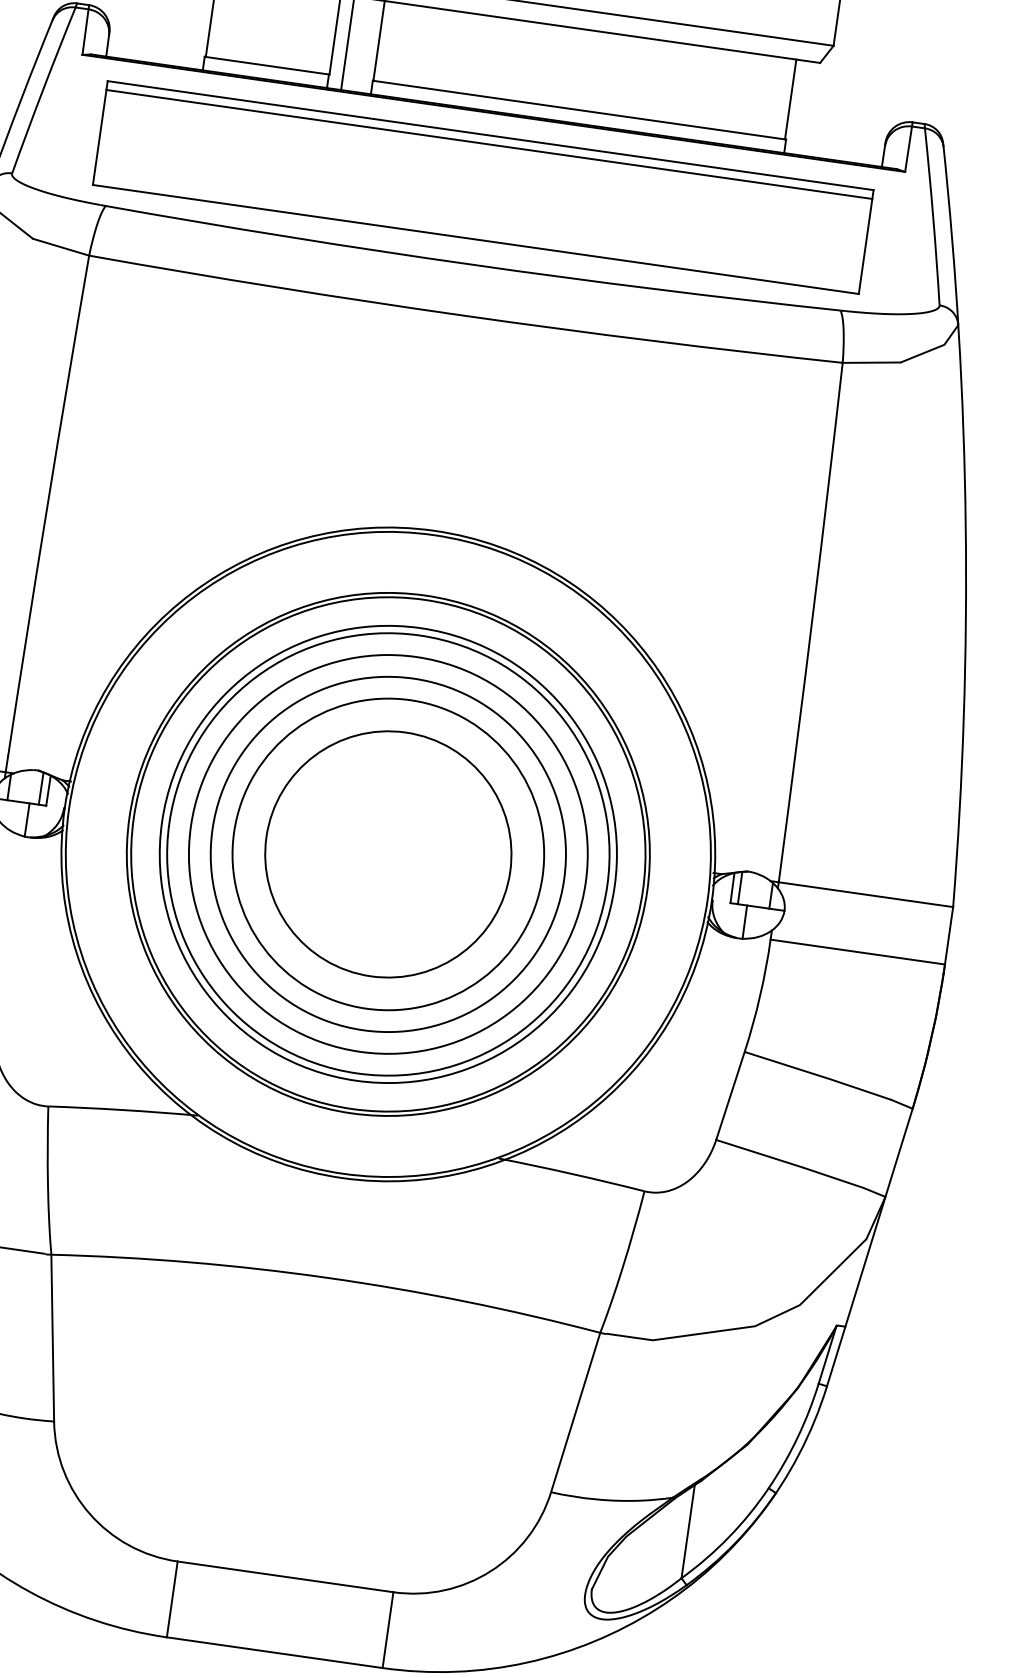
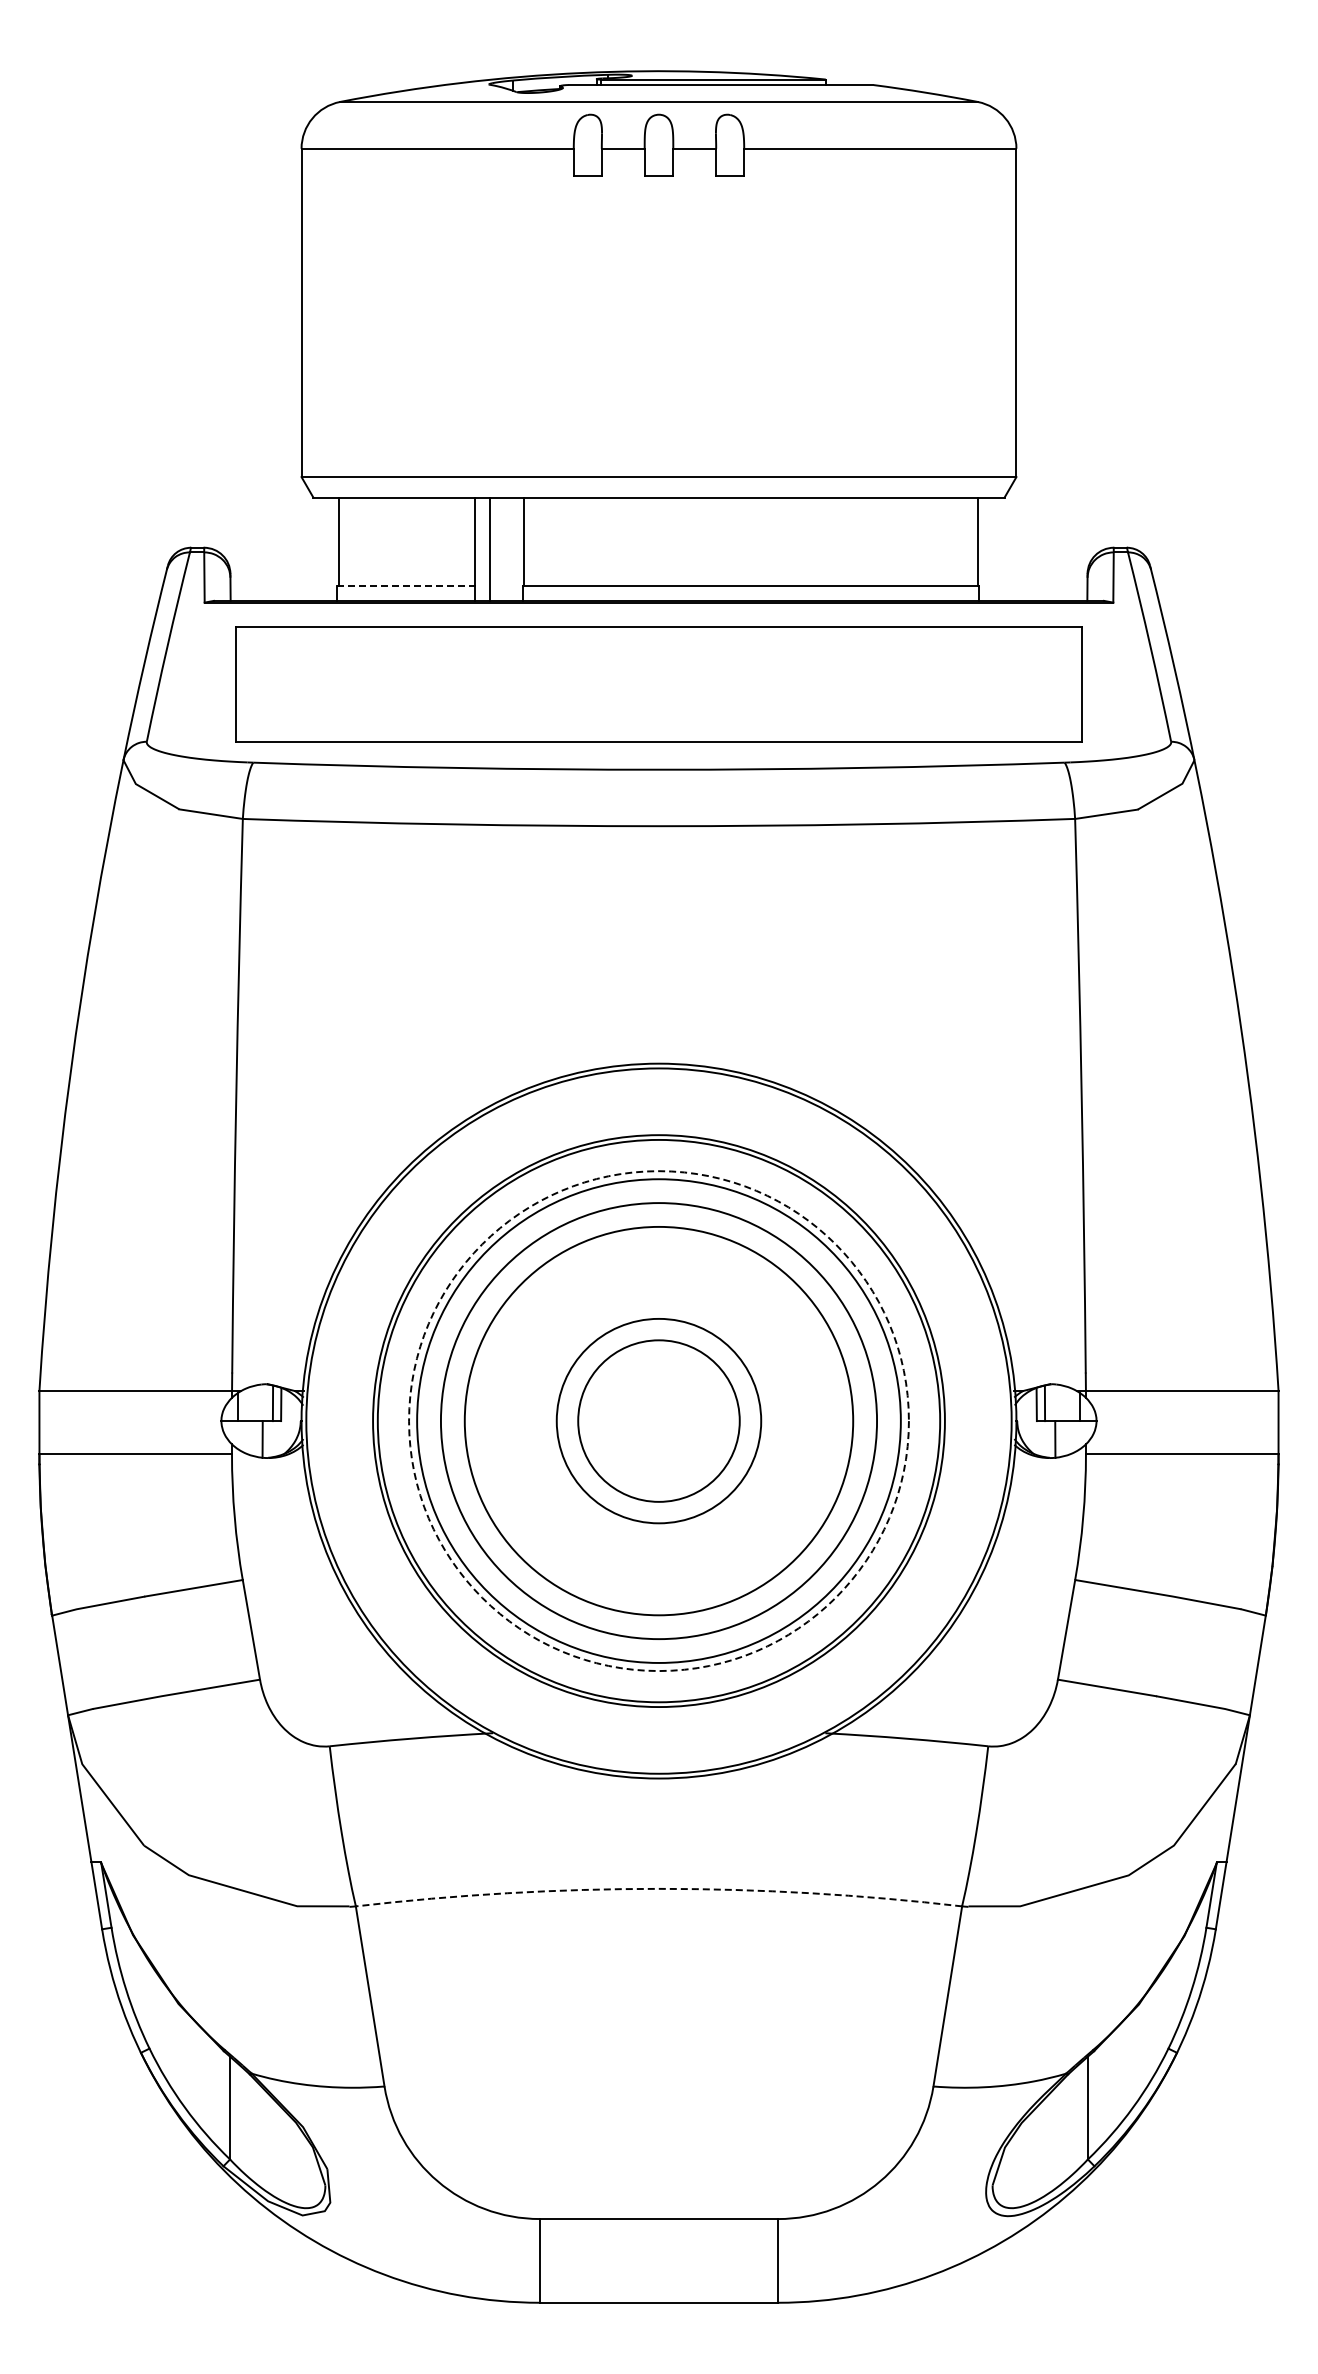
line: (267, 65) -> (406, 585), solid -> dashed
line: (489, 144) -> (658, 636), removed
circle: (387, 853) -> (658, 1420), size x0.6
circle: (387, 853) -> (658, 1420), size x0.6
circle: (387, 854) -> (658, 1421), solid -> dashed
arc: (328, 1277) -> (659, 1888), solid -> dashed

